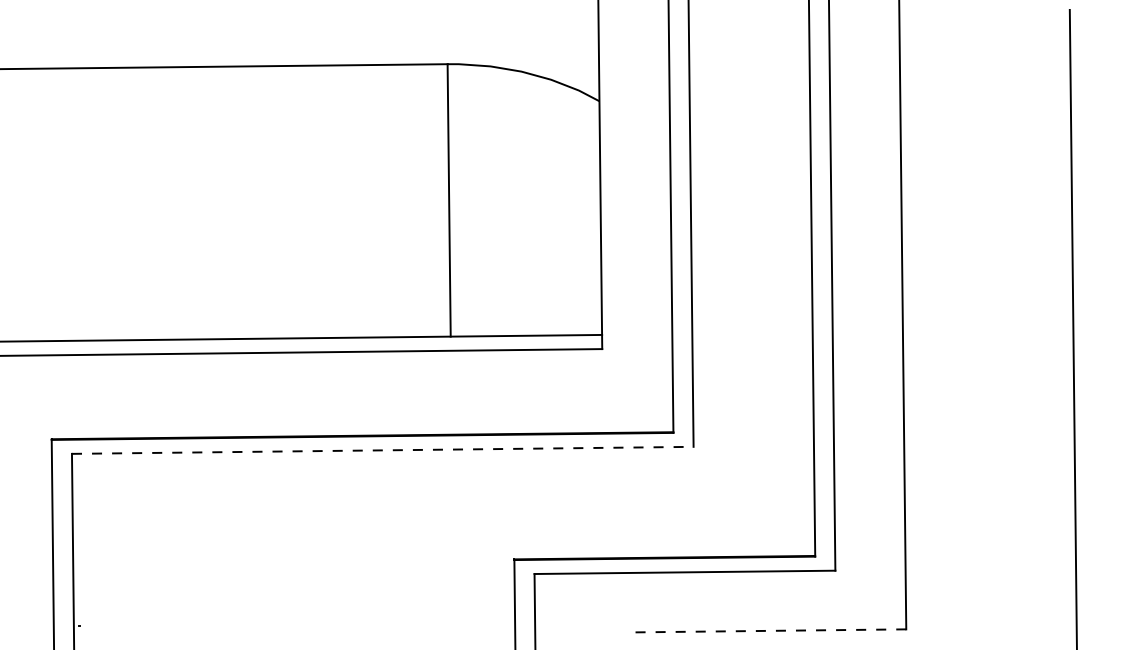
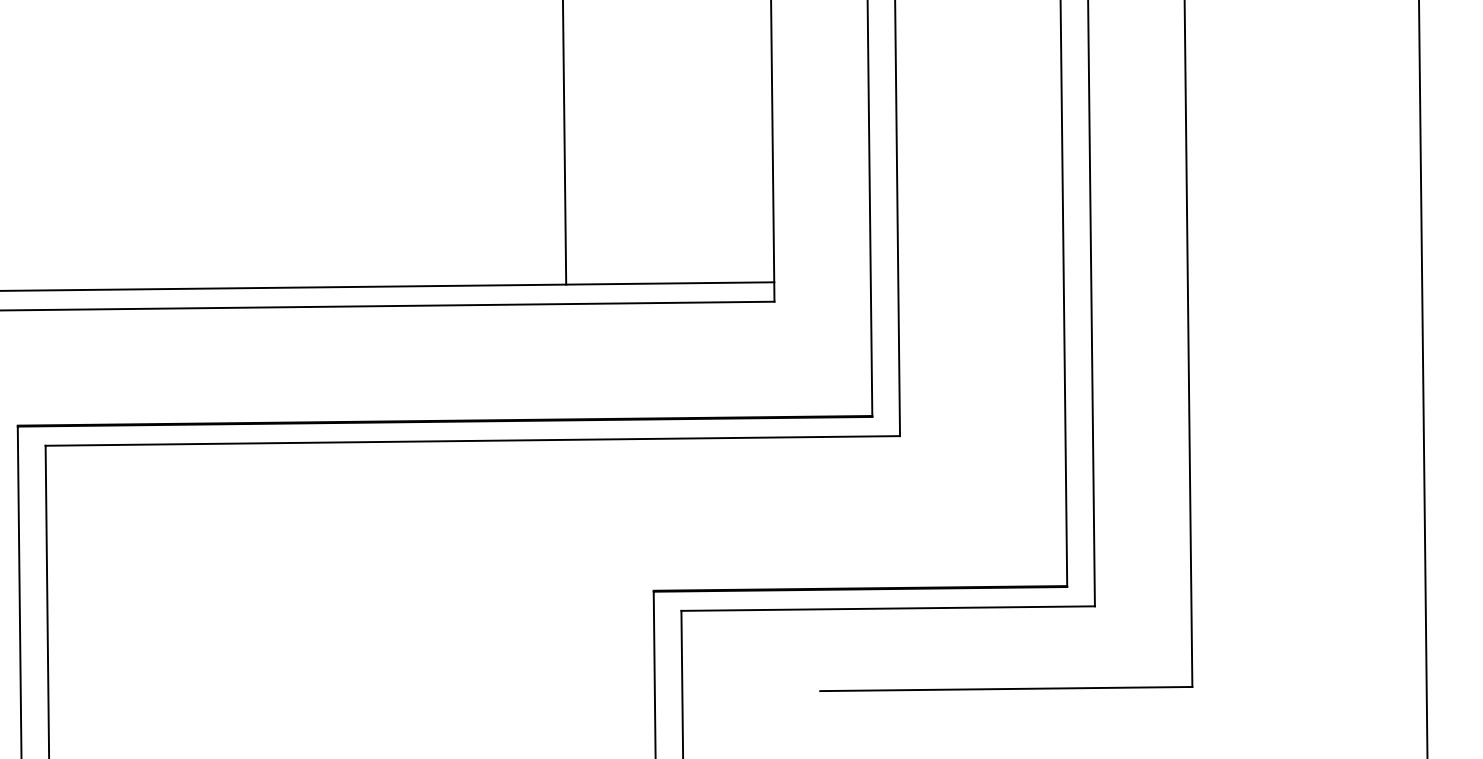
line: (382, 450) -> (472, 441), dashed -> solid
line: (770, 630) -> (1005, 688), dashed -> solid

